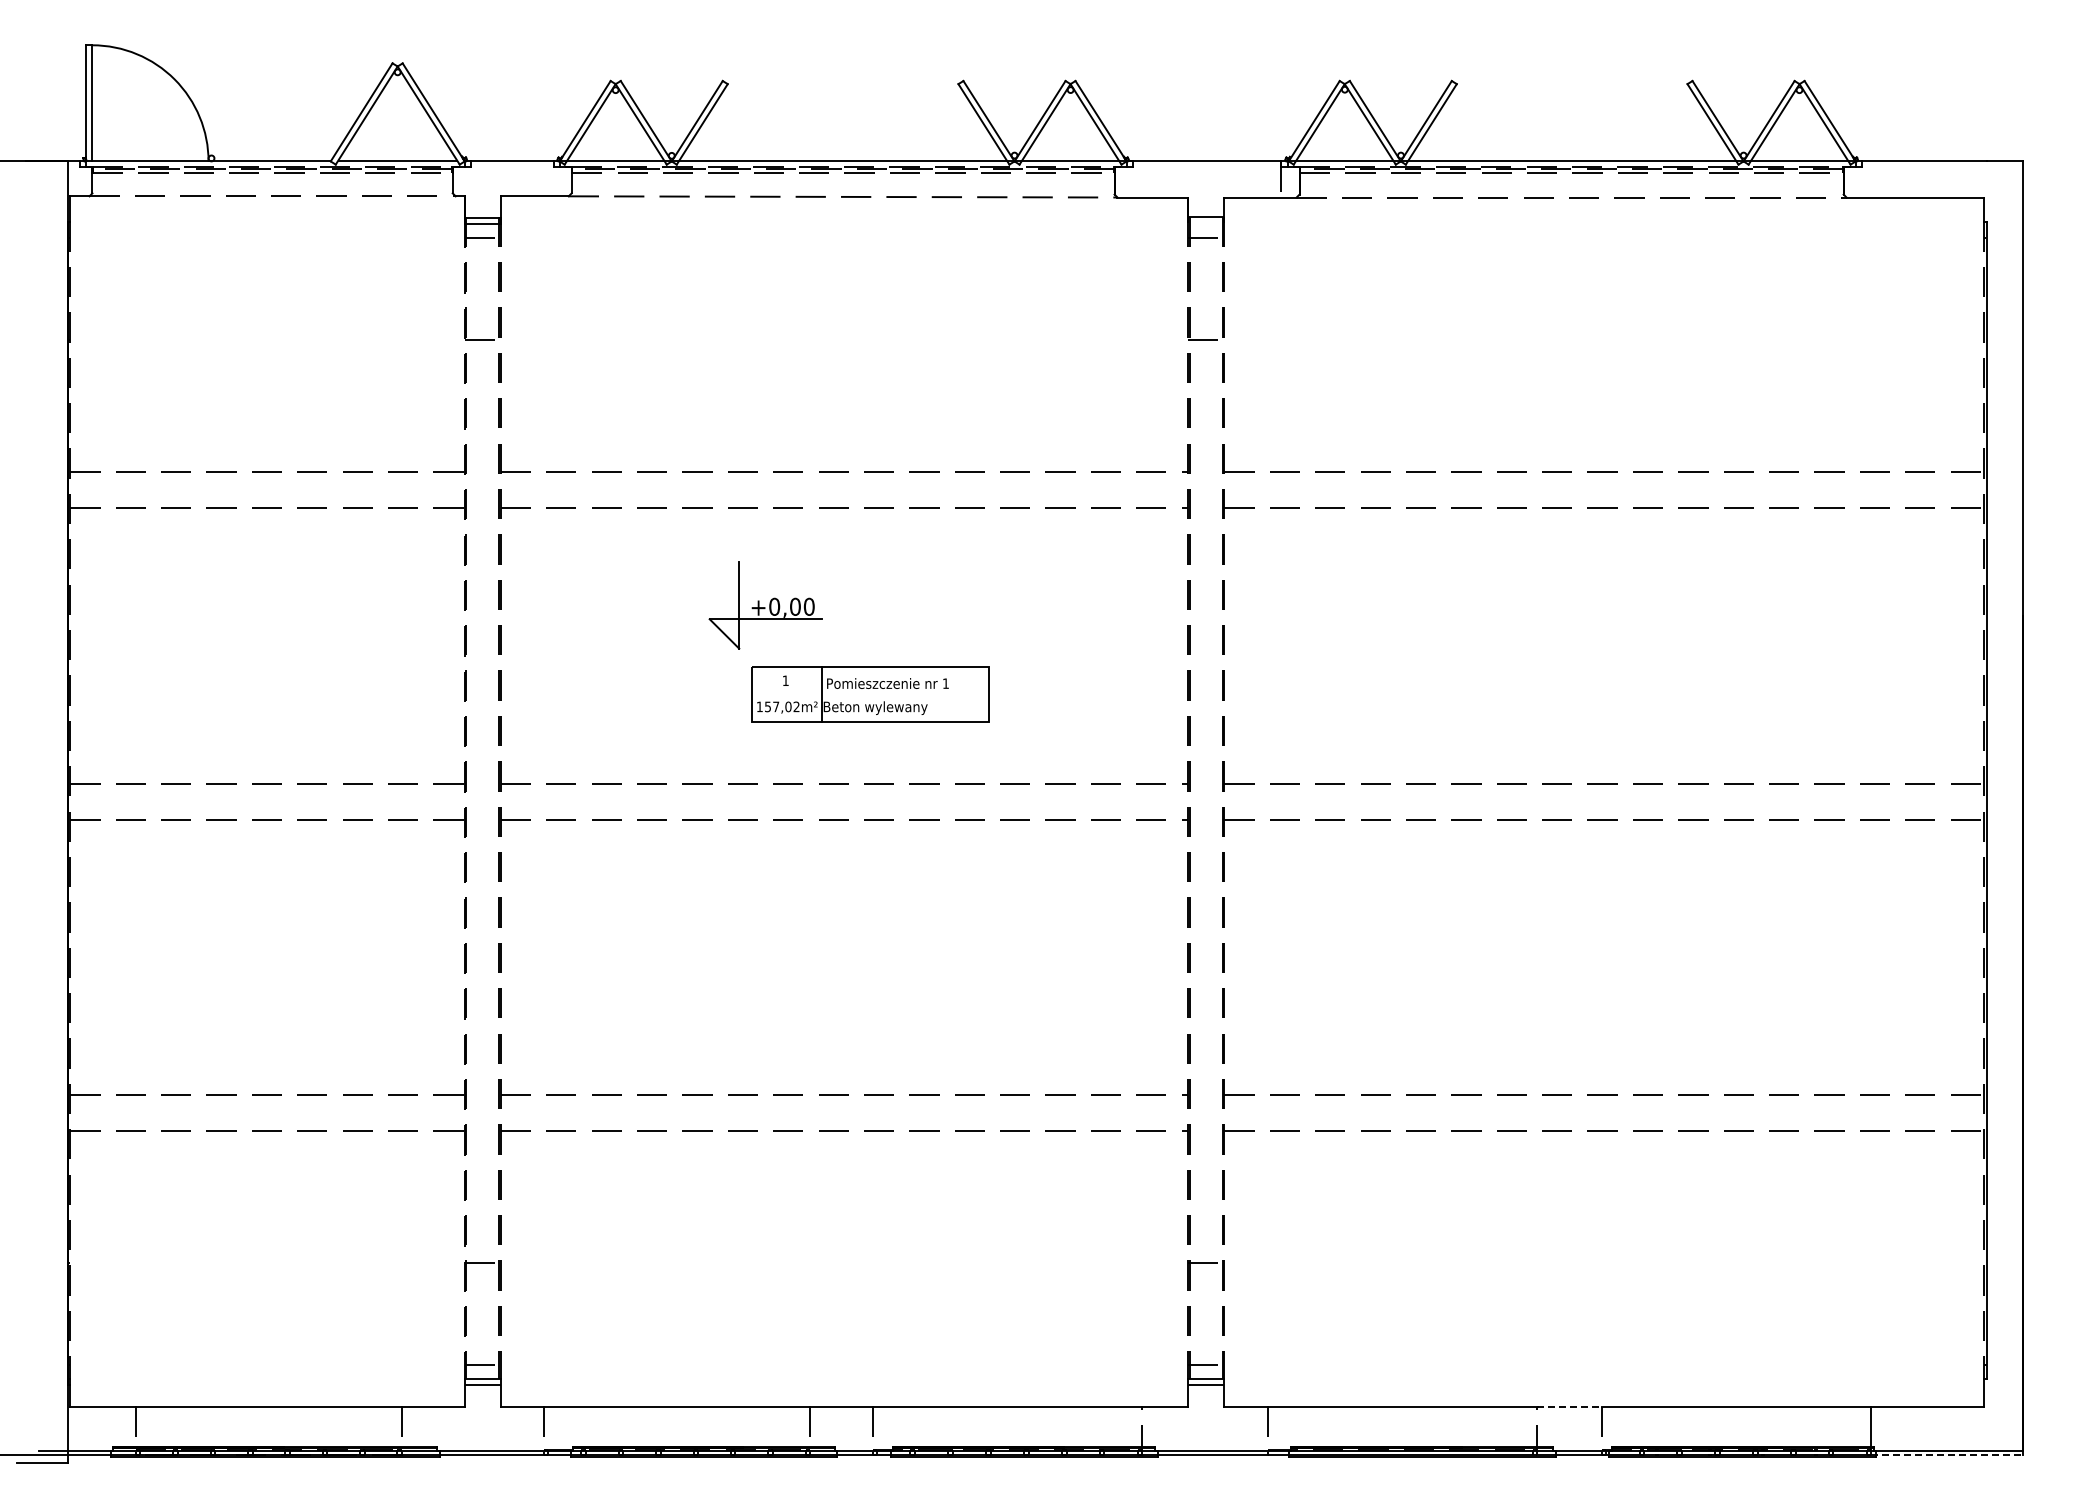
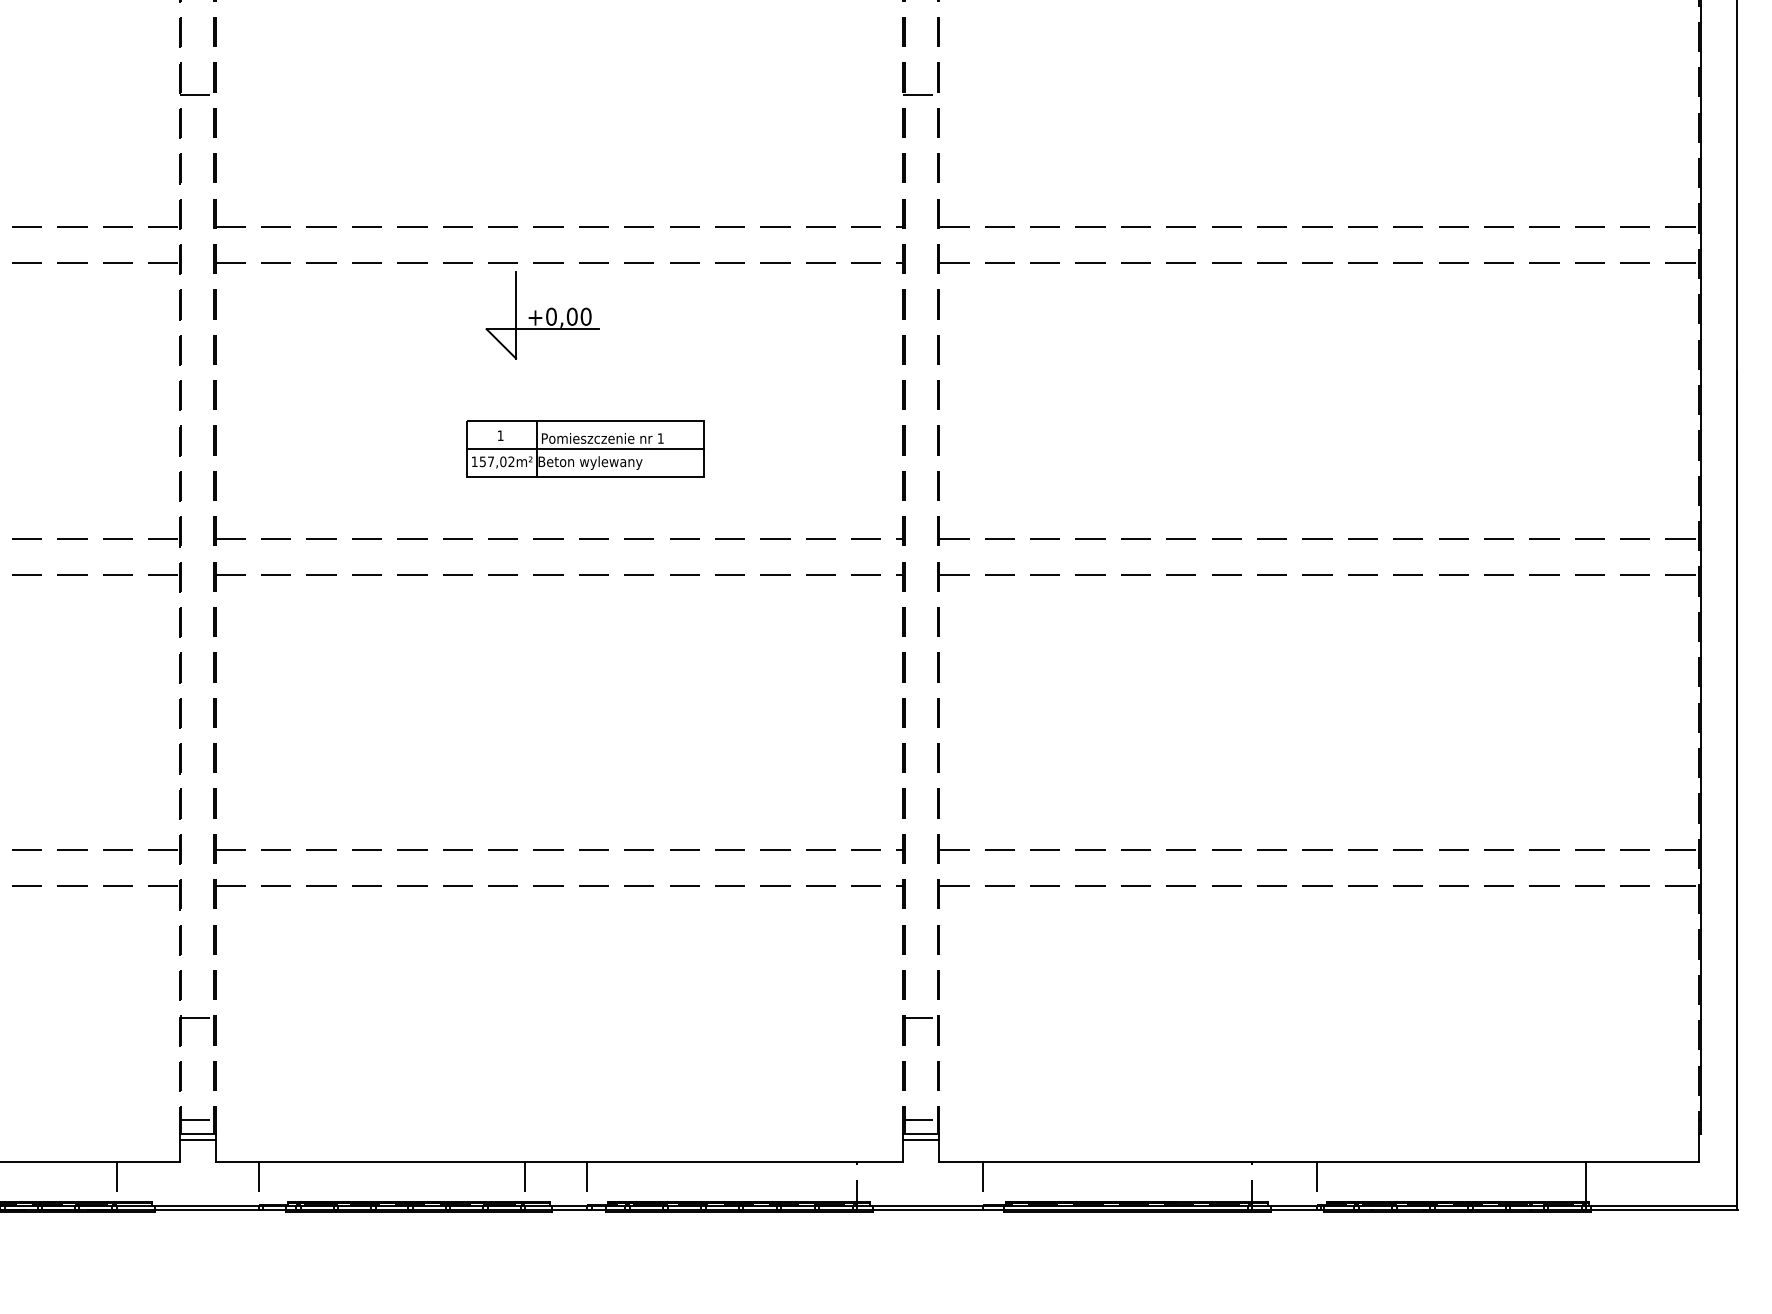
part: (765, 605) -> (542, 315), moved
line: (869, 694) -> (584, 449), added
line: (1569, 1407) -> (1284, 1162), dashed -> solid
line: (1947, 1455) -> (1662, 1210), dashed -> solid

